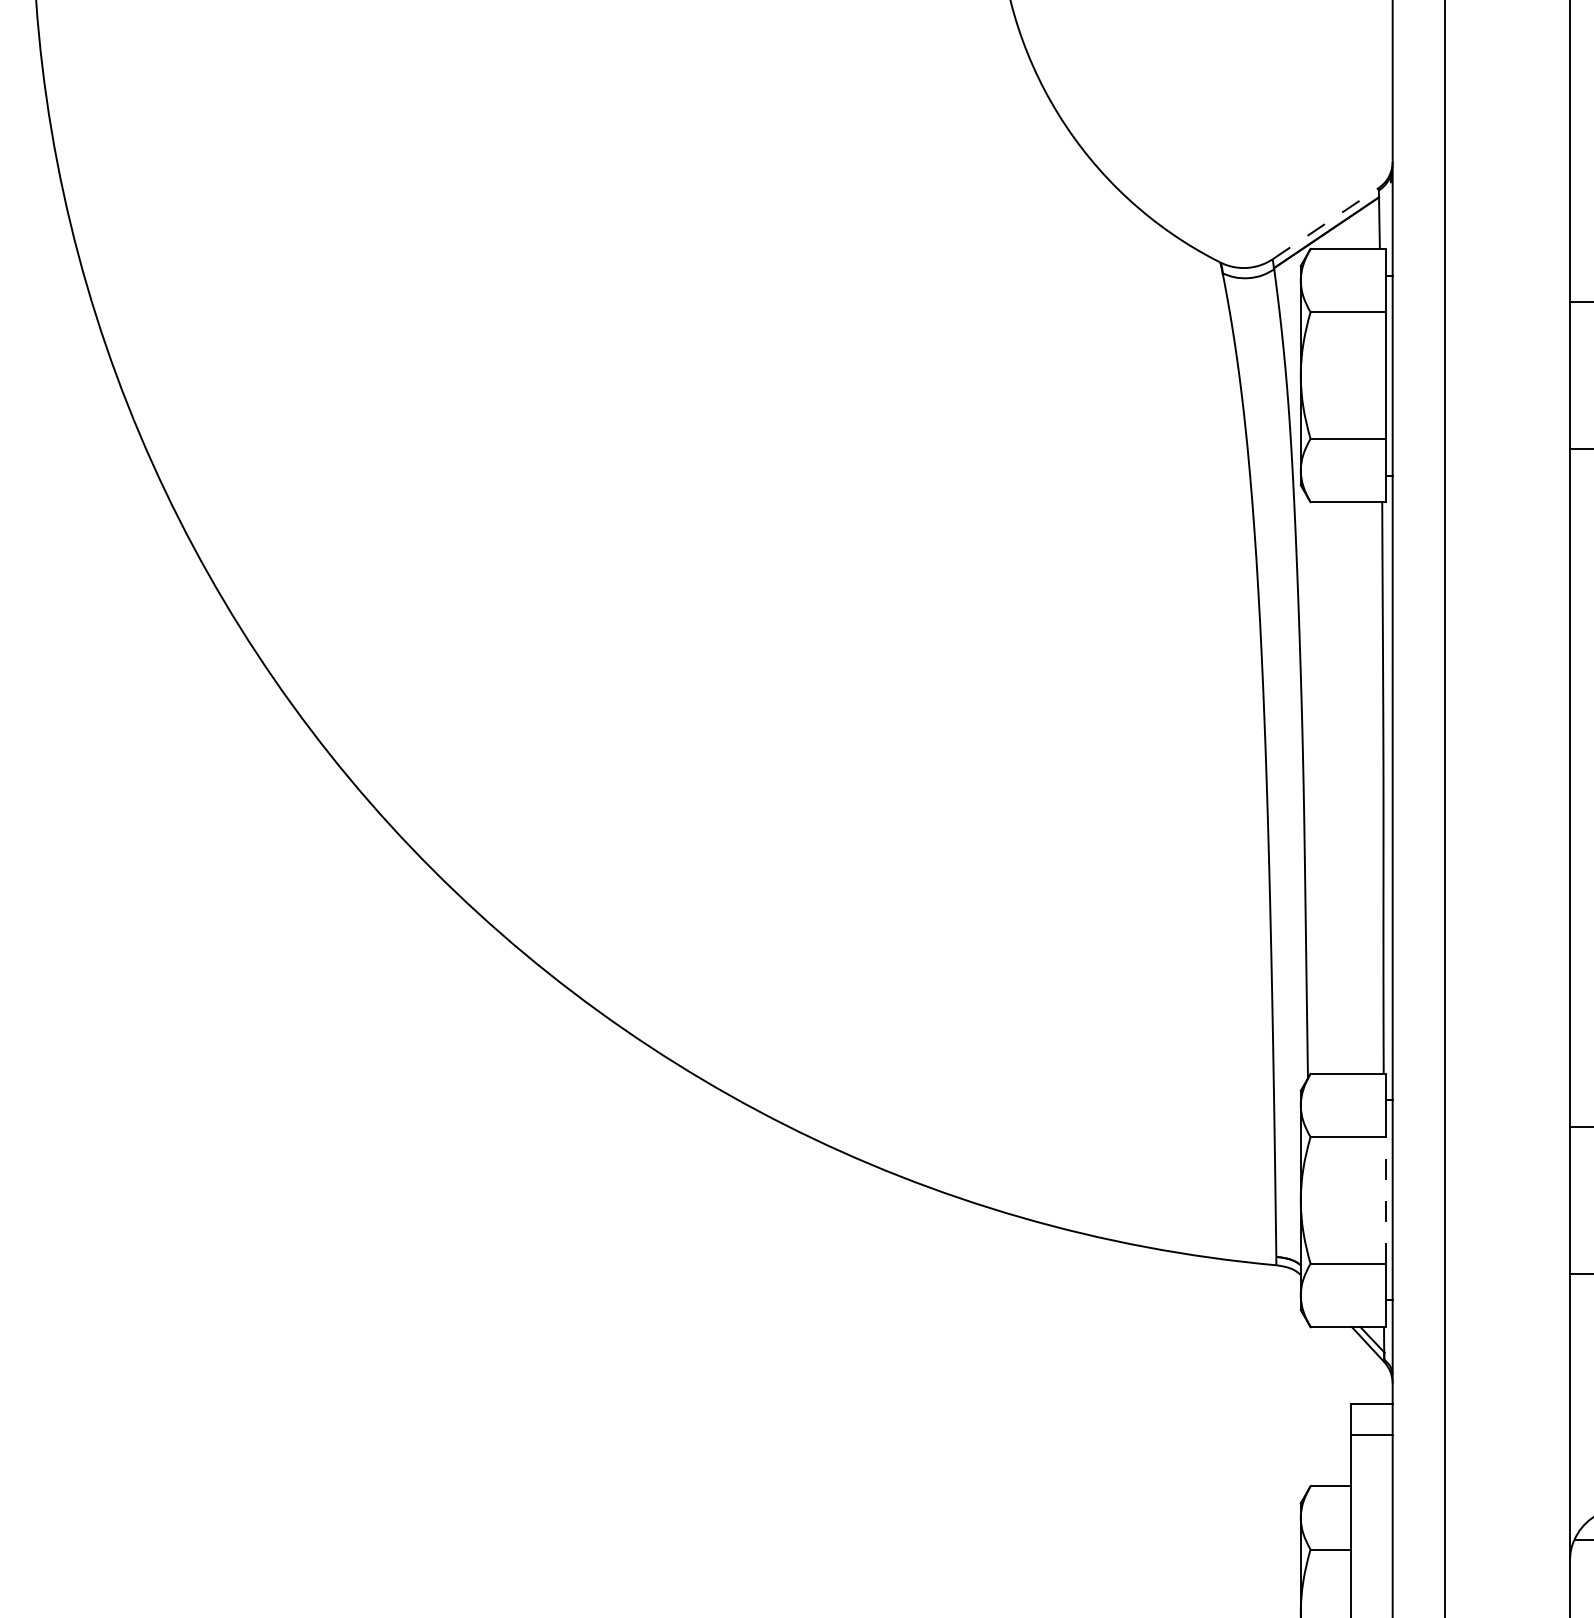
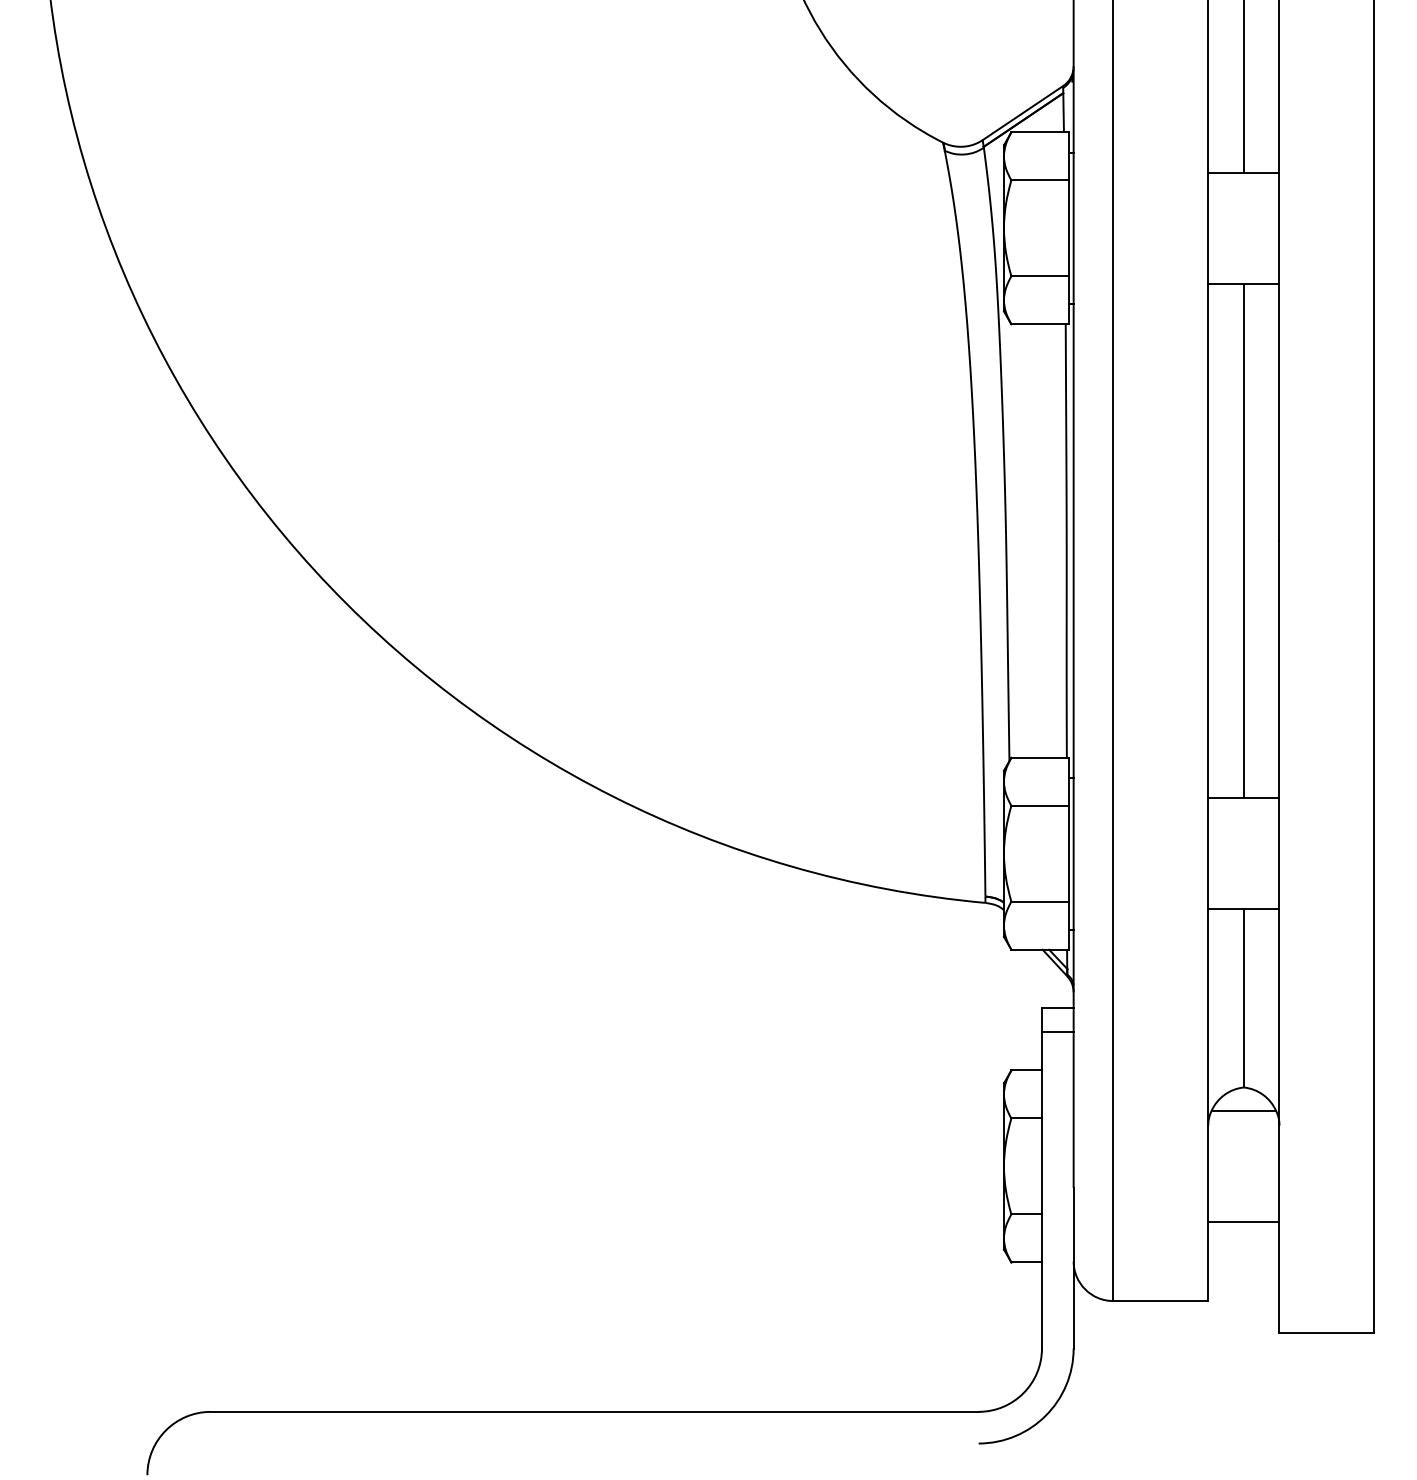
line: (1326, 222) -> (1023, 112), dashed -> solid
line: (1385, 1200) -> (1068, 853), dashed -> solid

